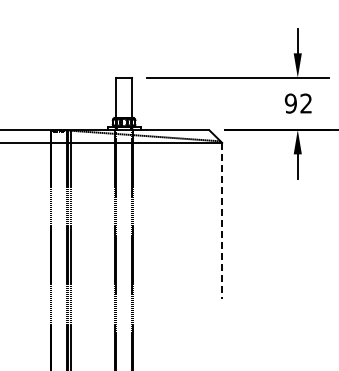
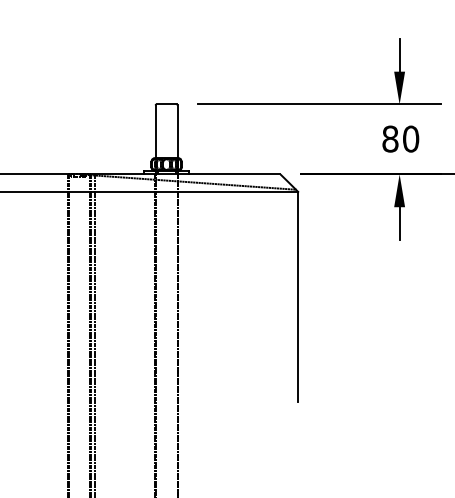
text: (298, 103) -> (400, 138), 92 -> 80
line: (222, 221) -> (298, 297), dashed -> solid

